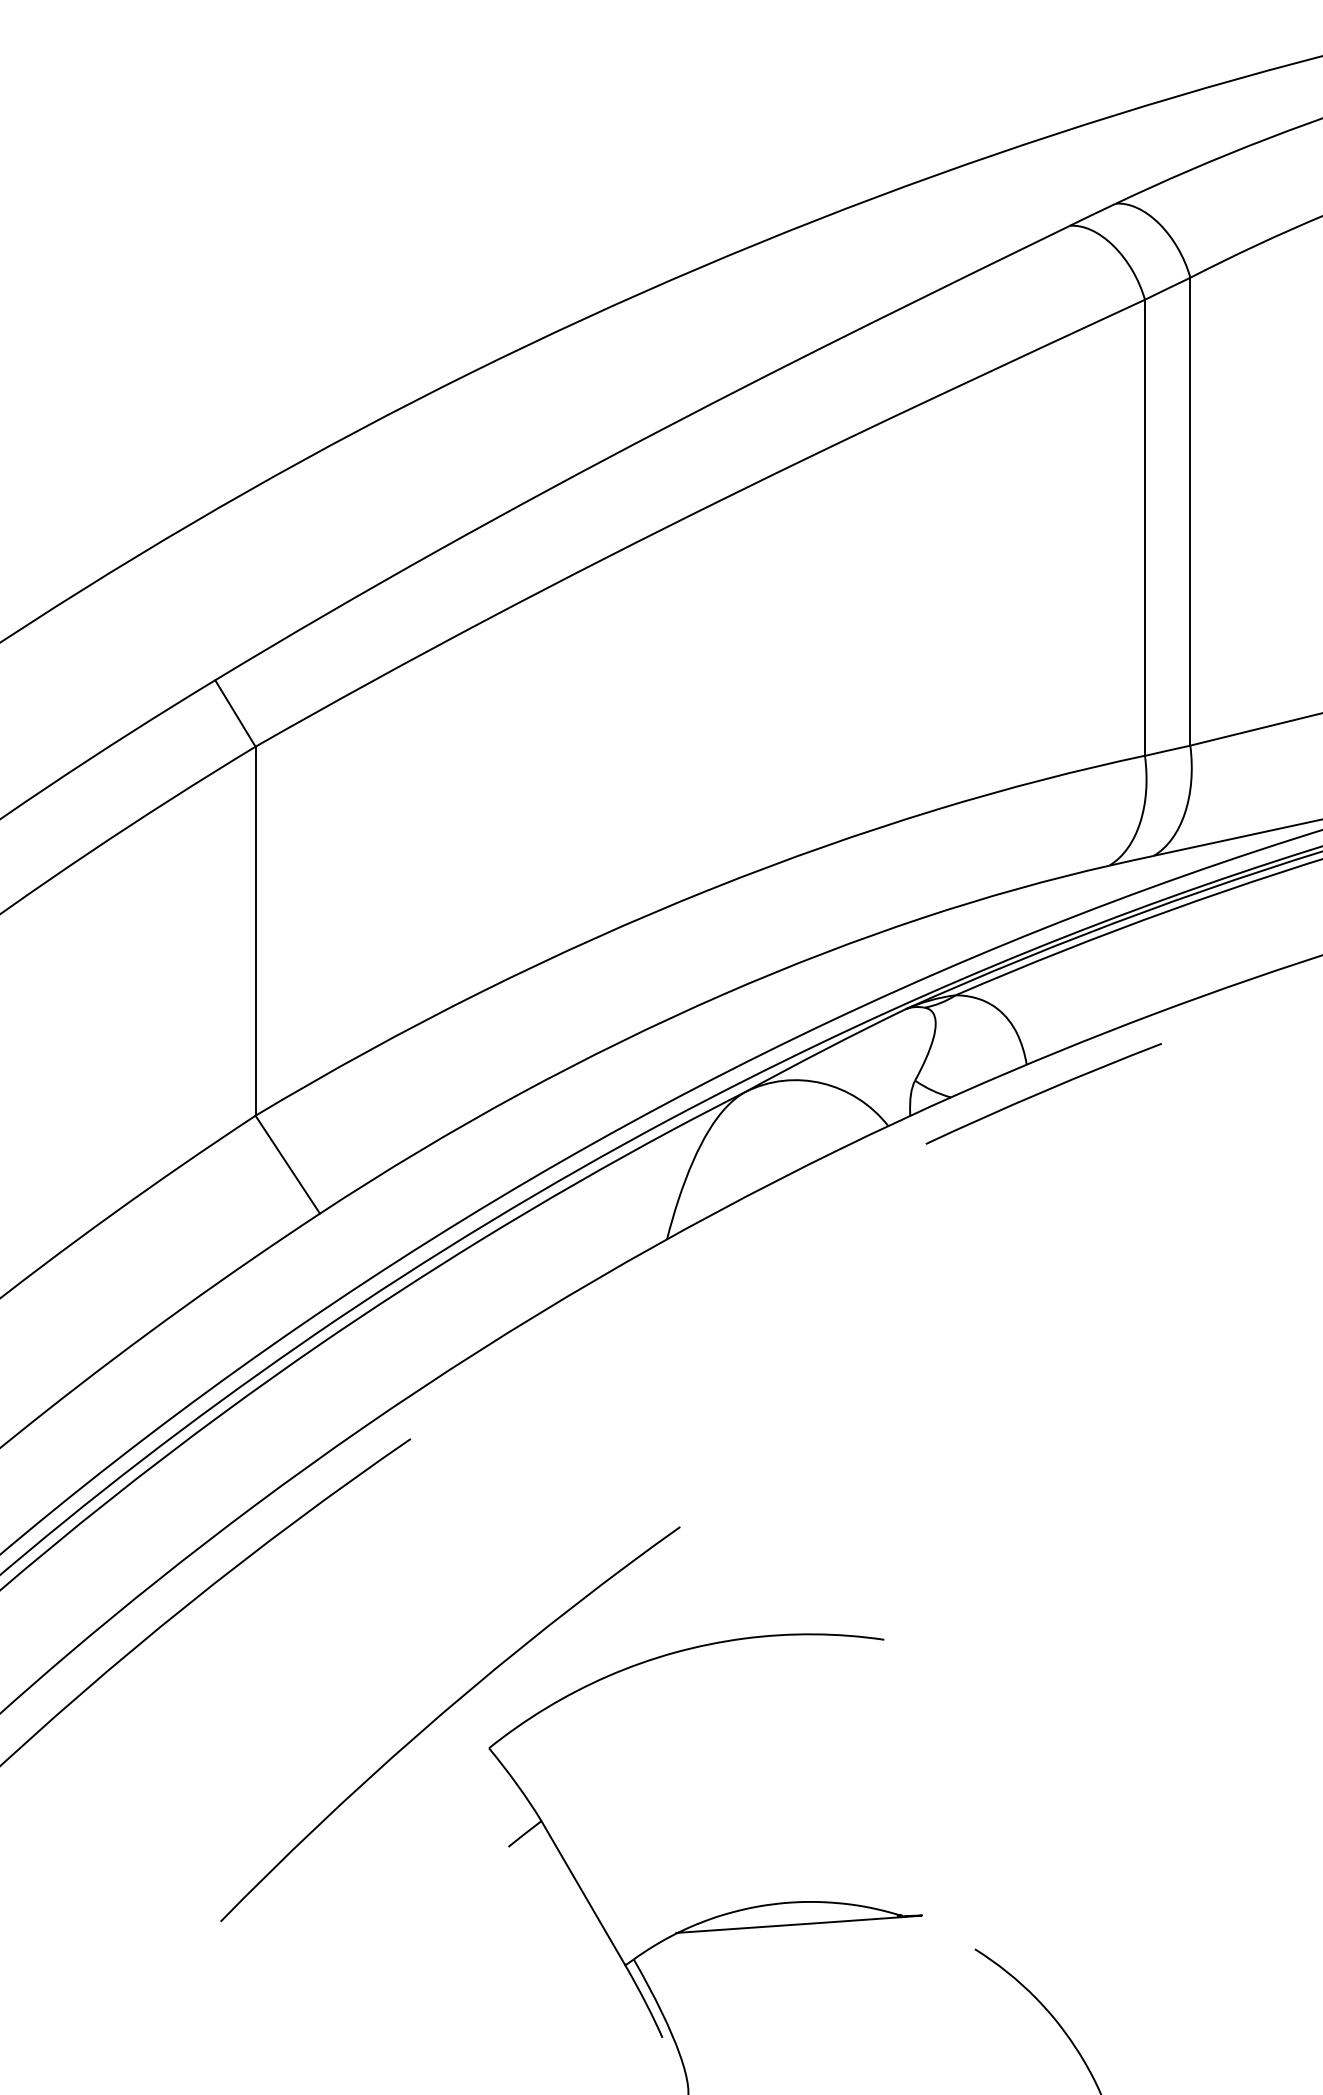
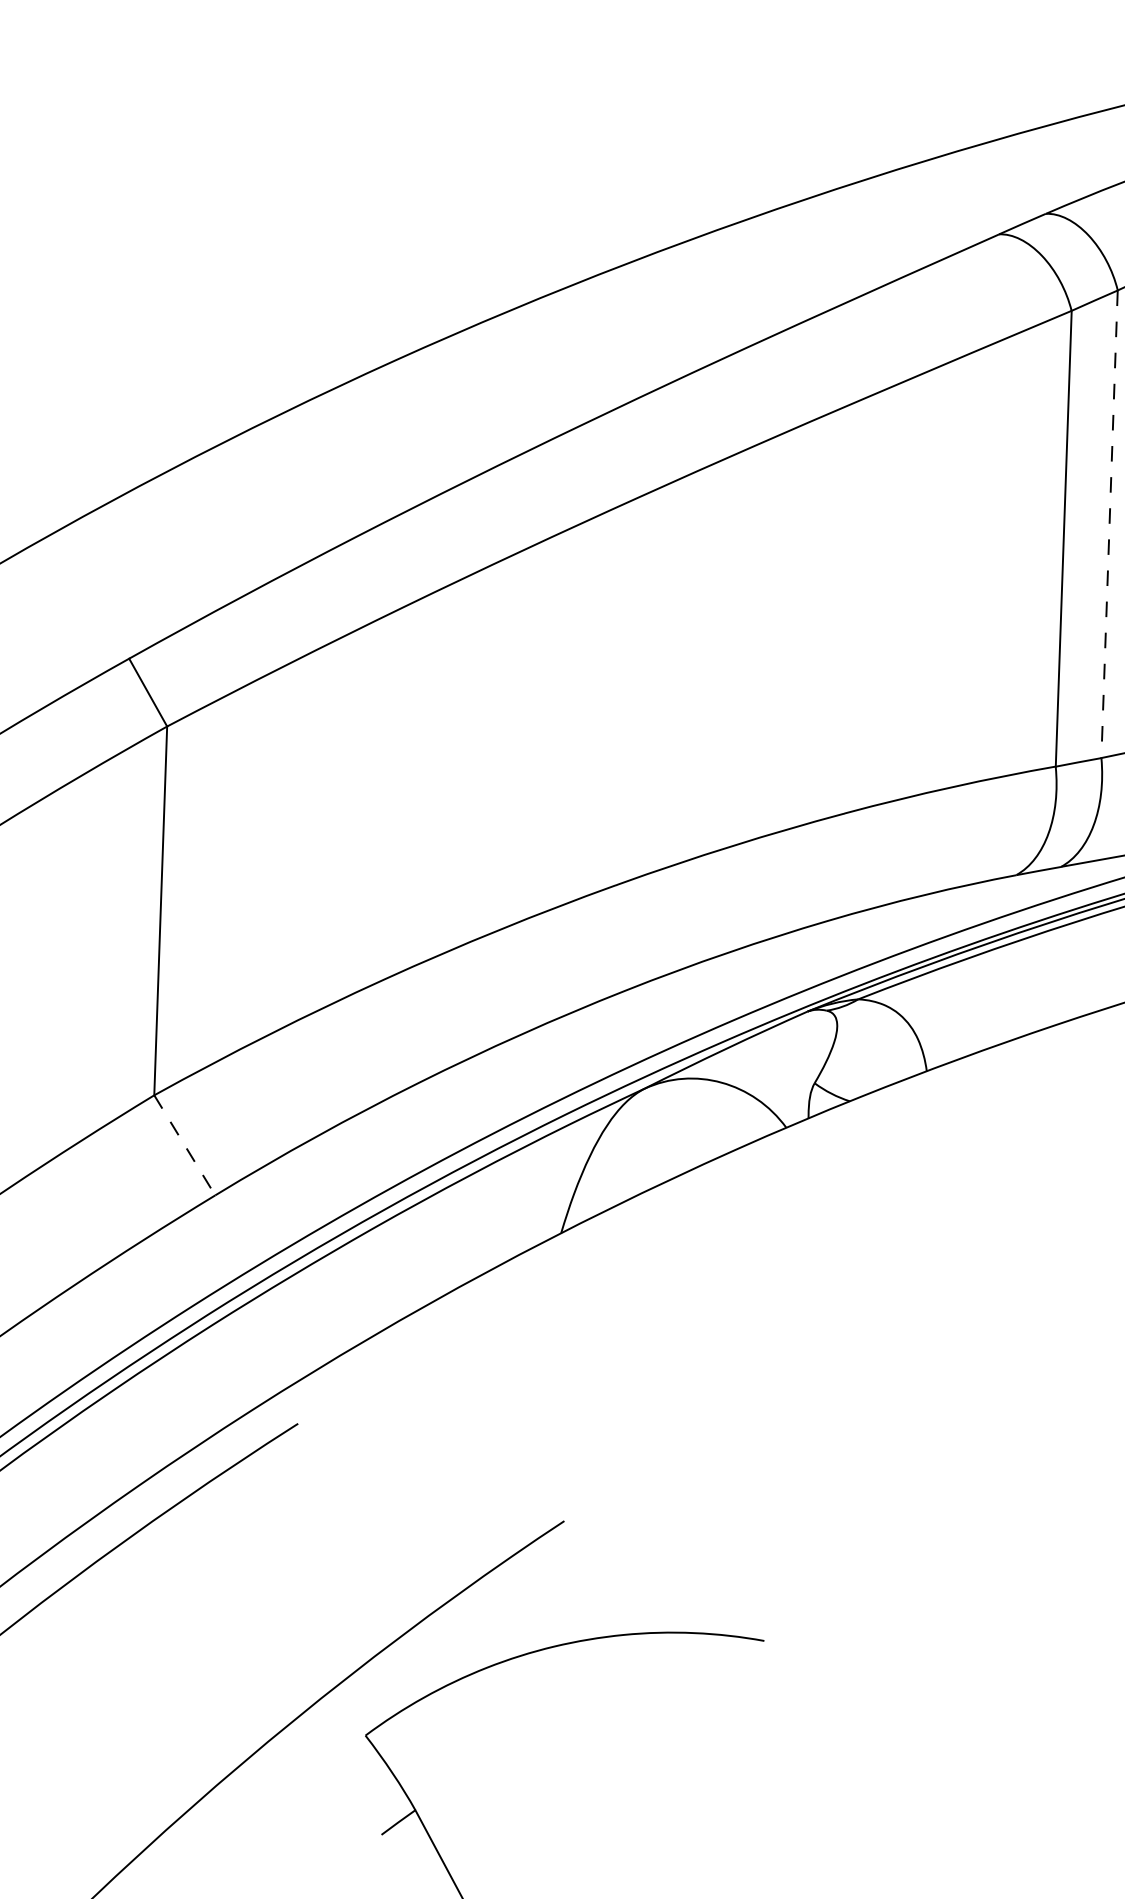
line: (1190, 511) -> (1109, 524), solid -> dashed
curve: (1043, 1092) -> (942, 1099), removed
line: (287, 1164) -> (184, 1145), solid -> dashed

